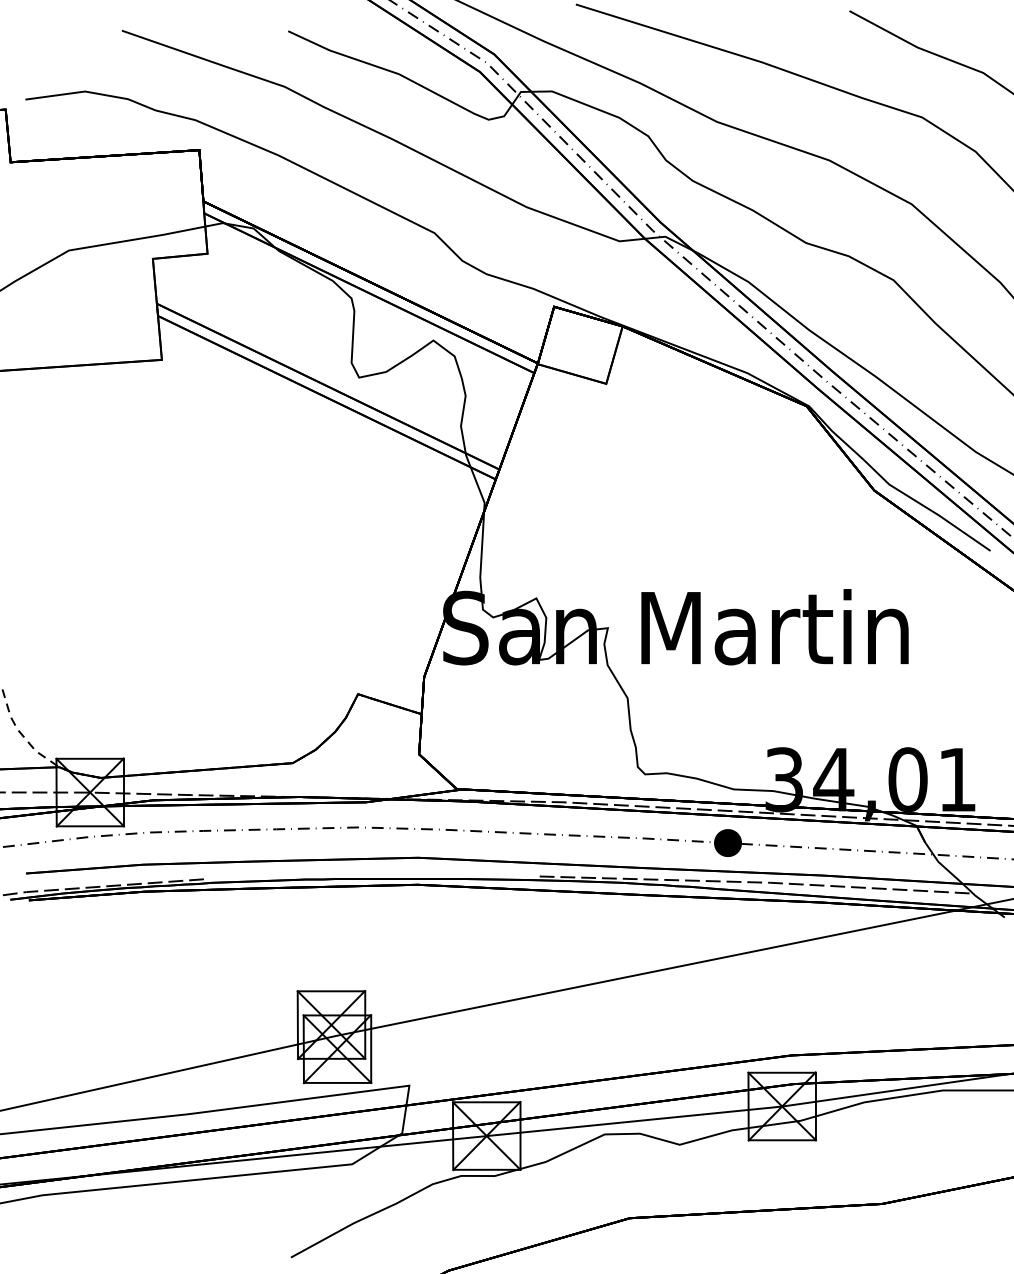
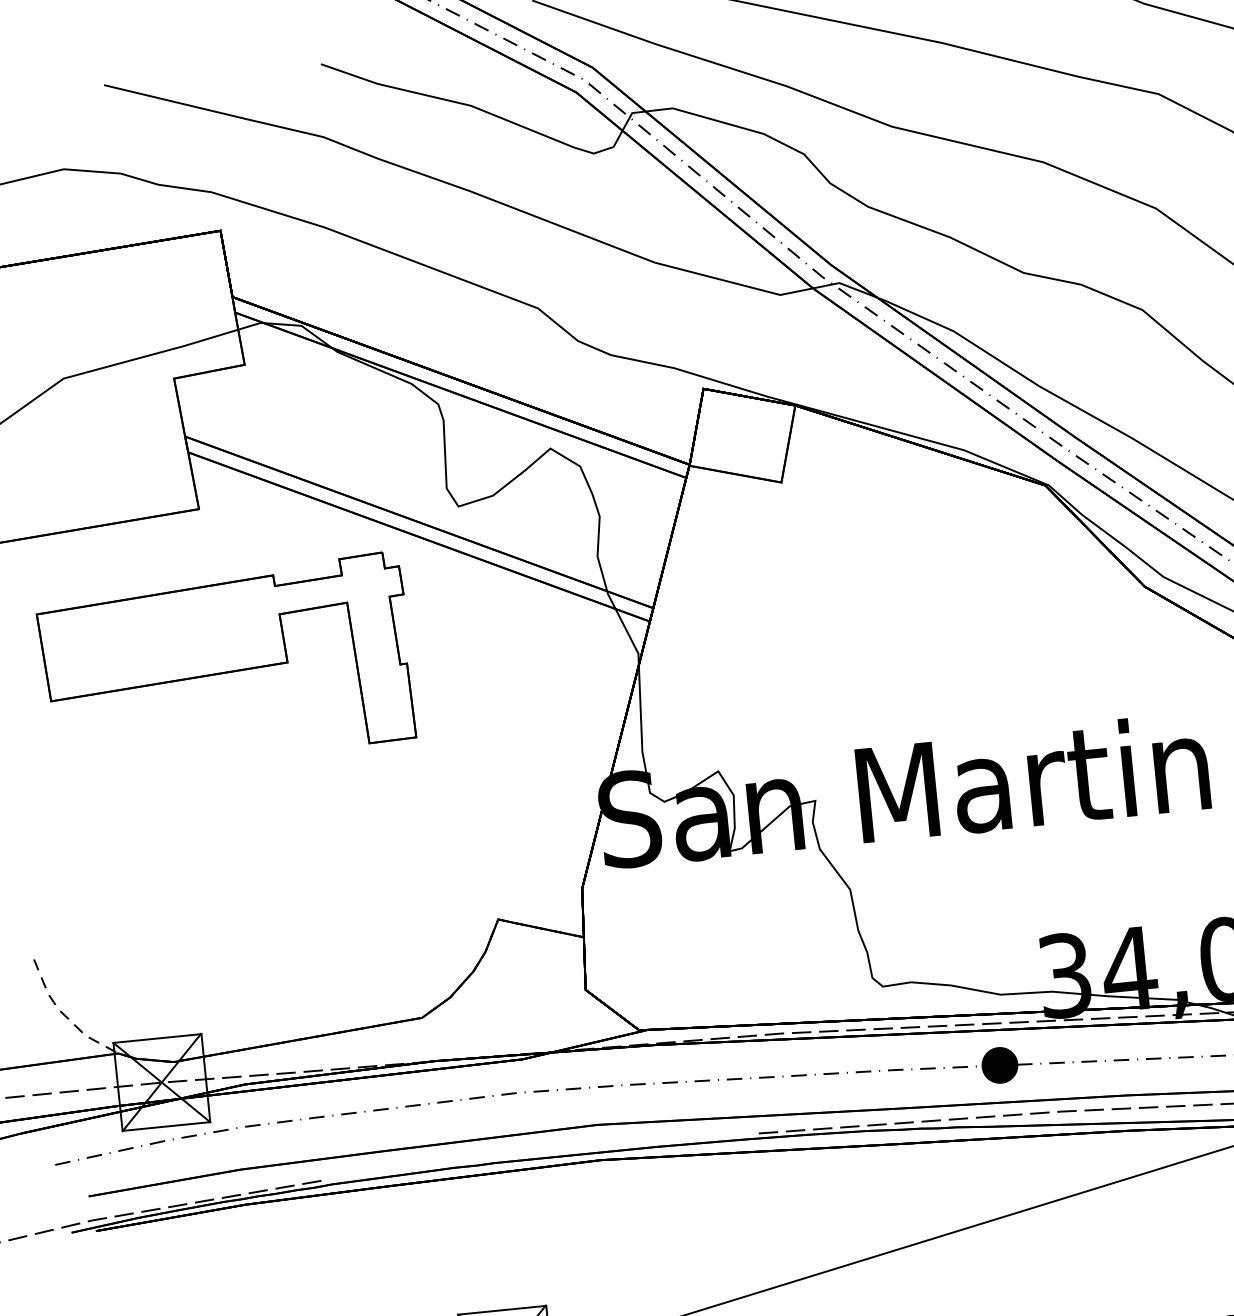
part: (170, 478) -> (225, 662), added

